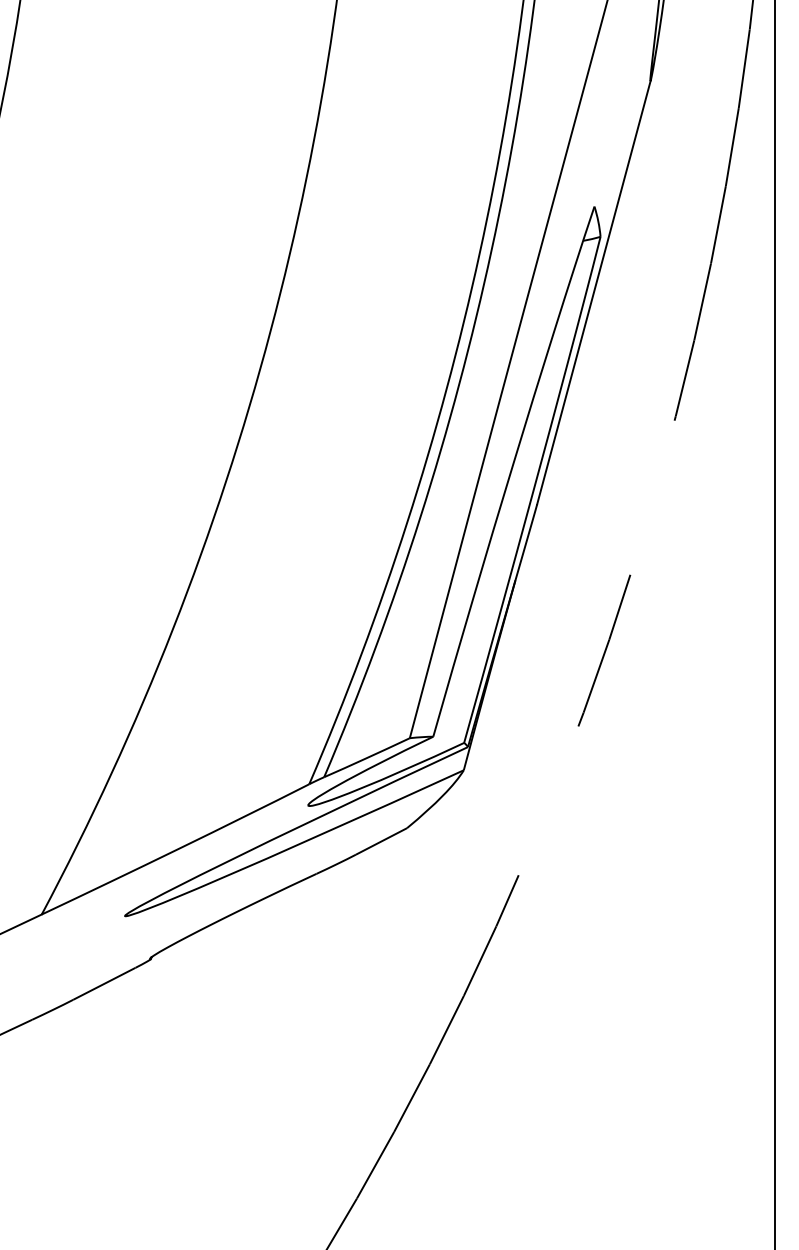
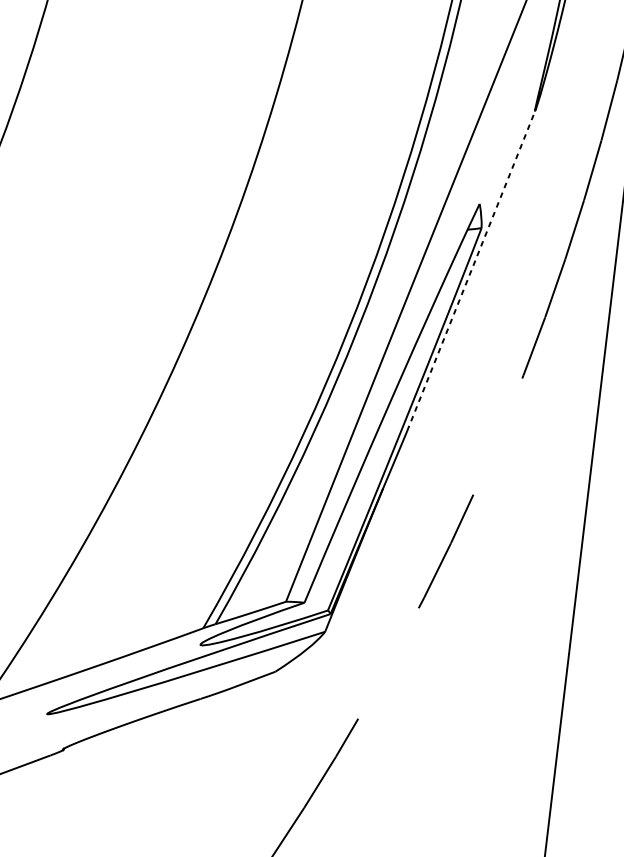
line: (594, 292) -> (471, 271), solid -> dashed

